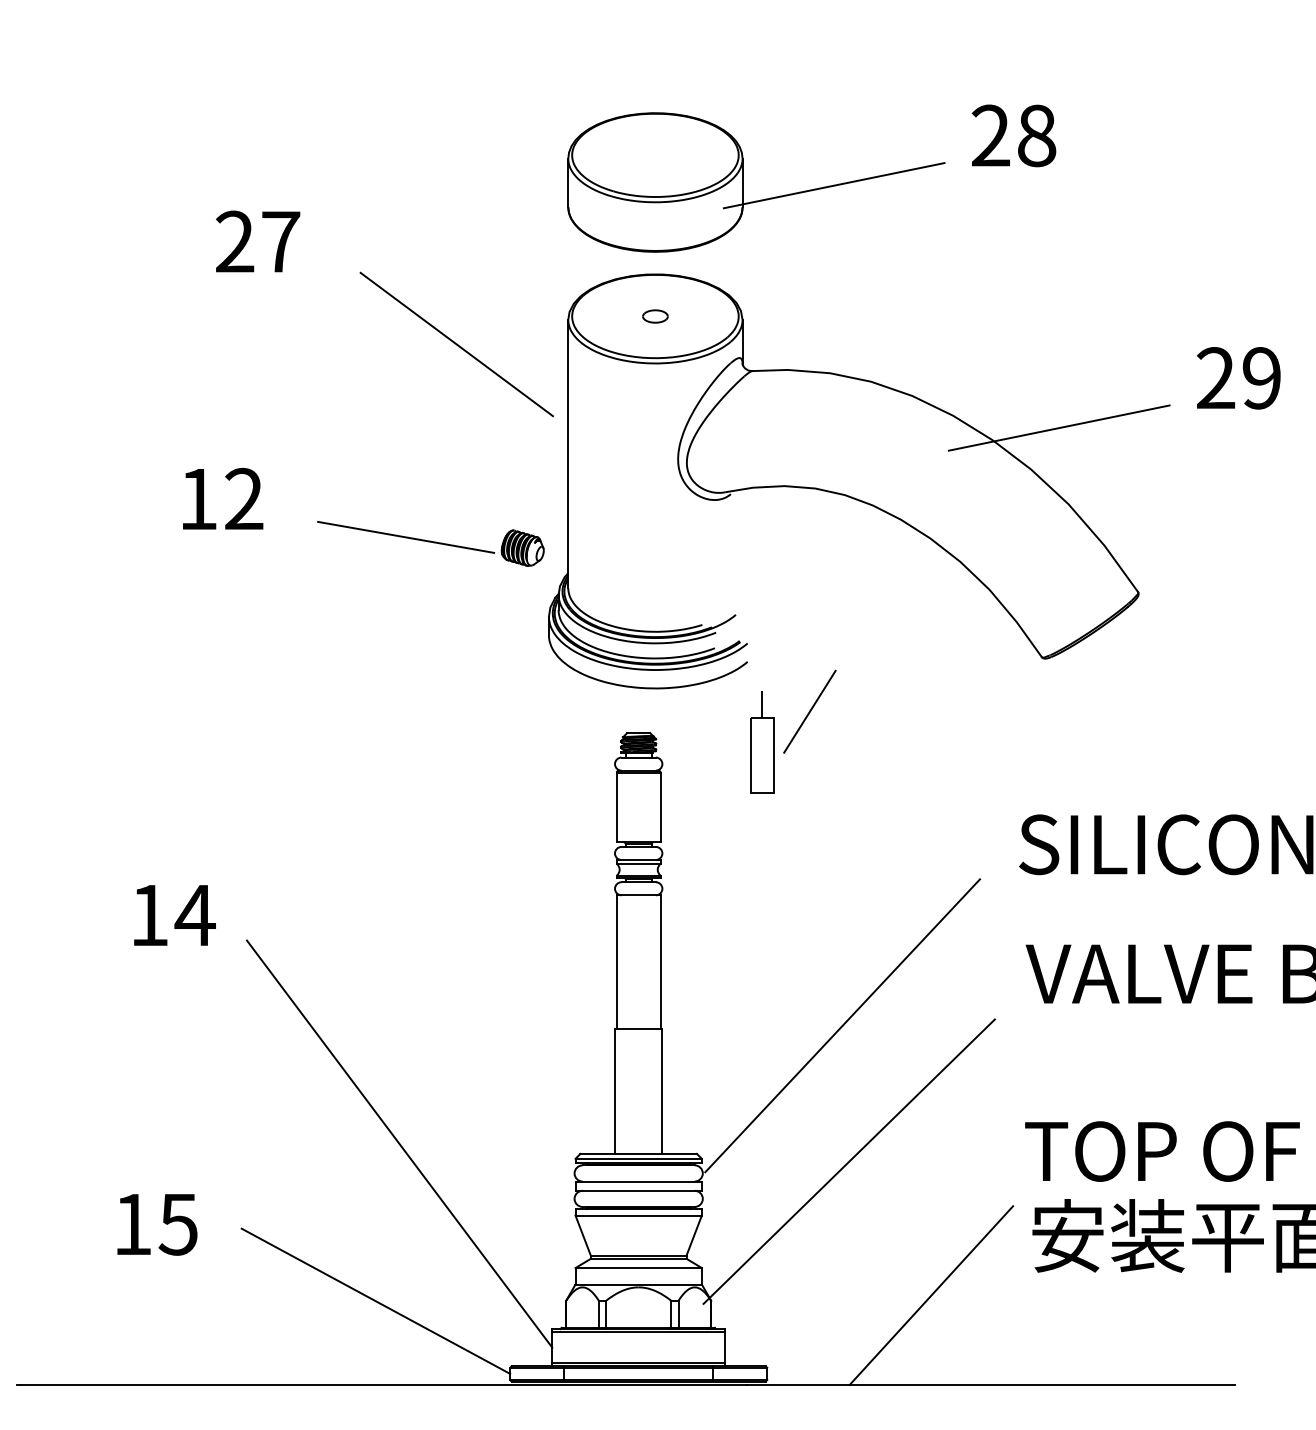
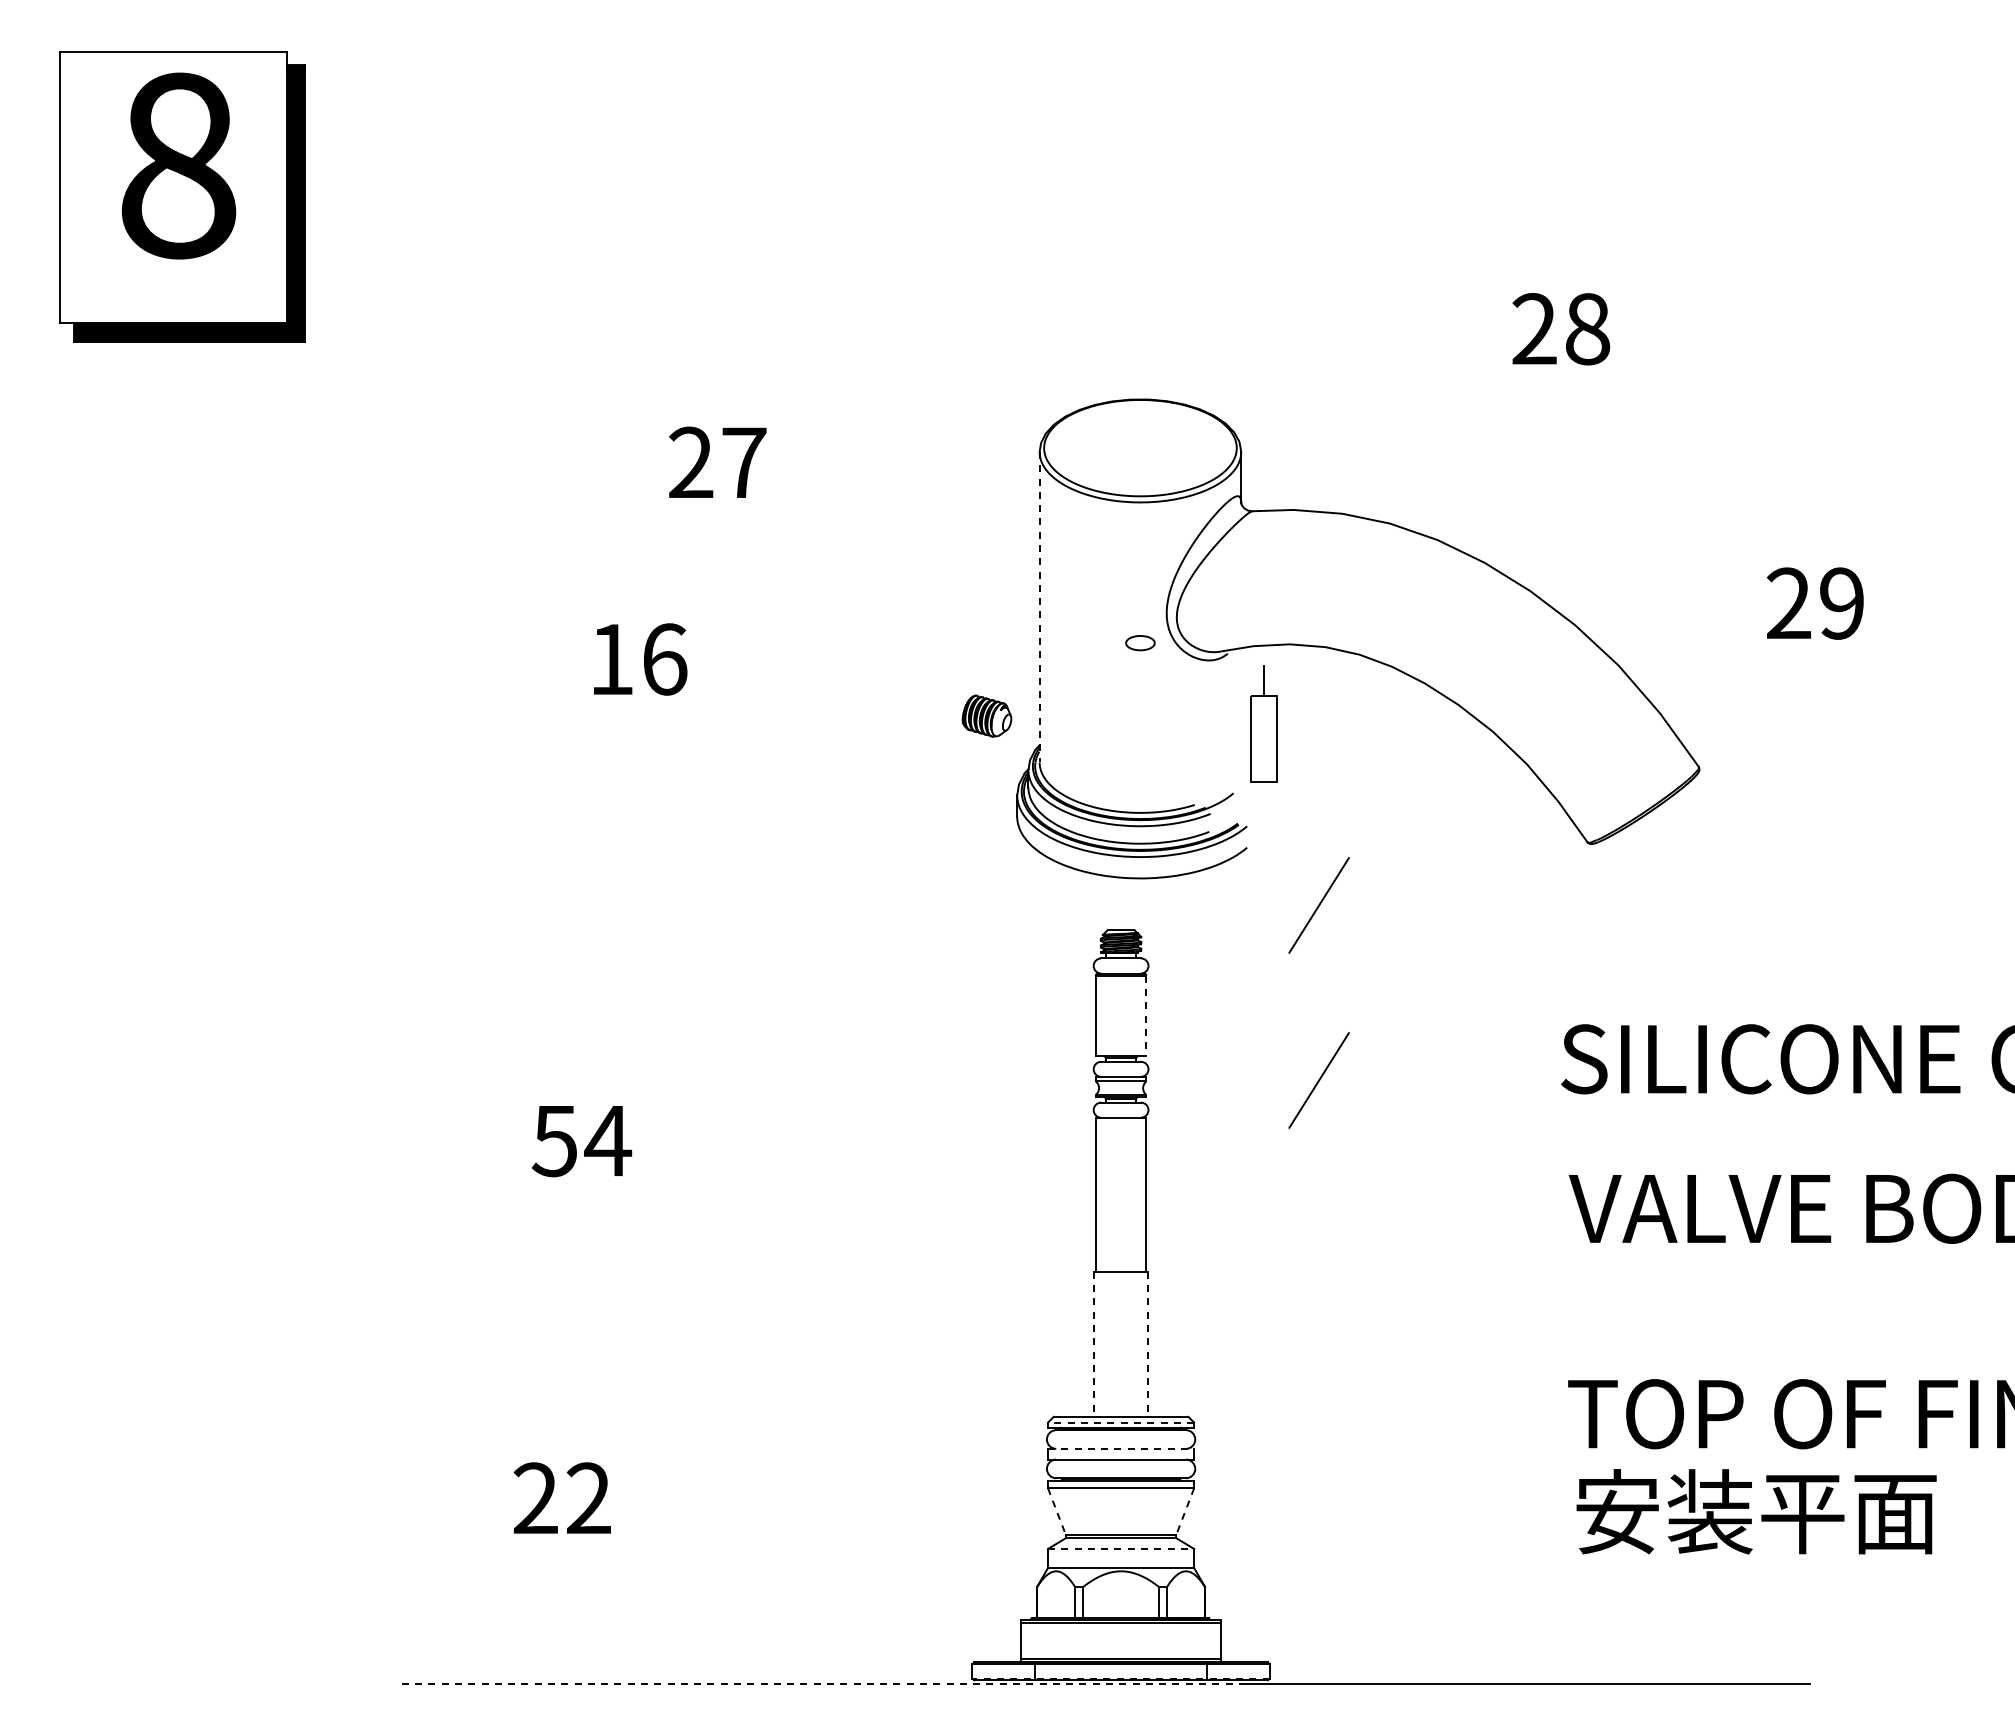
text: (1014, 136) -> (1561, 329), moved
part: (742, 182) -> (1241, 293), removed
text: (257, 240) -> (717, 461), moved
part: (655, 316) -> (1140, 643), moved
line: (456, 344) -> (910, 480), removed
text: (1238, 378) -> (1814, 603), moved
line: (1059, 428) -> (1607, 577), removed
line: (568, 454) -> (1039, 607), solid -> dashed
text: (244, 499) -> (664, 659), 12 -> 16
line: (405, 537) -> (851, 703), removed
part: (761, 742) -> (1263, 723), moved
line: (660, 807) -> (1146, 1016), solid -> dashed
line: (809, 863) -> (1318, 1080), added
text: (148, 915) -> (553, 1141), 14 -> 54
line: (842, 1025) -> (1356, 1268), removed
line: (615, 1091) -> (1094, 1344), solid -> dashed
line: (662, 1091) -> (1148, 1344), solid -> dashed
line: (399, 1144) -> (844, 1405), removed
line: (638, 1158) -> (1120, 1422), solid -> dashed
line: (849, 1161) -> (1364, 1425), removed
line: (639, 1181) -> (1121, 1448), solid -> dashed
text: (154, 1224) -> (561, 1498), 15 -> 22
line: (582, 1235) -> (1056, 1511), solid -> dashed
line: (694, 1235) -> (1185, 1511), solid -> dashed
line: (639, 1267) -> (1121, 1548), solid -> dashed
line: (931, 1295) -> (1459, 1580), removed
line: (375, 1301) -> (816, 1587), removed
line: (639, 1380) -> (1121, 1678), solid -> dashed
line: (381, 1385) -> (823, 1684), solid -> dashed

